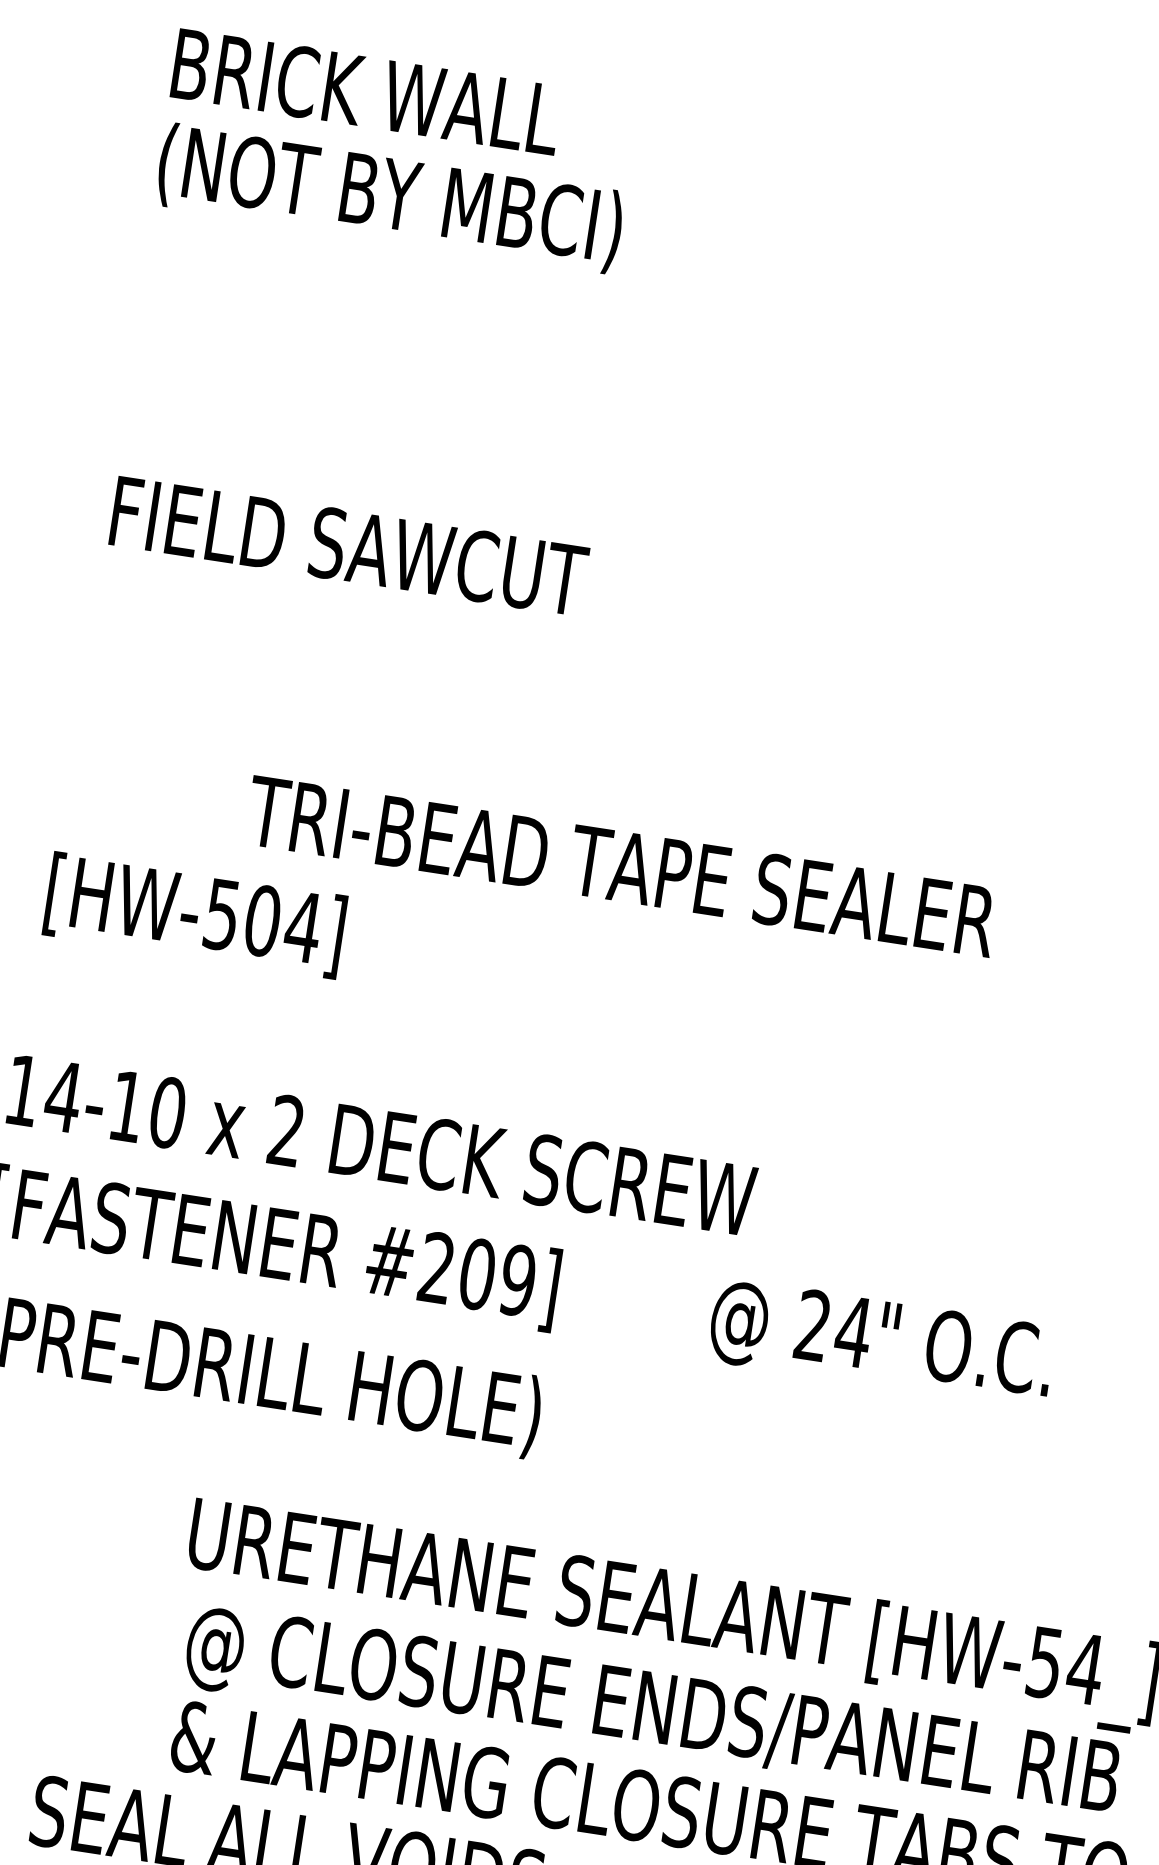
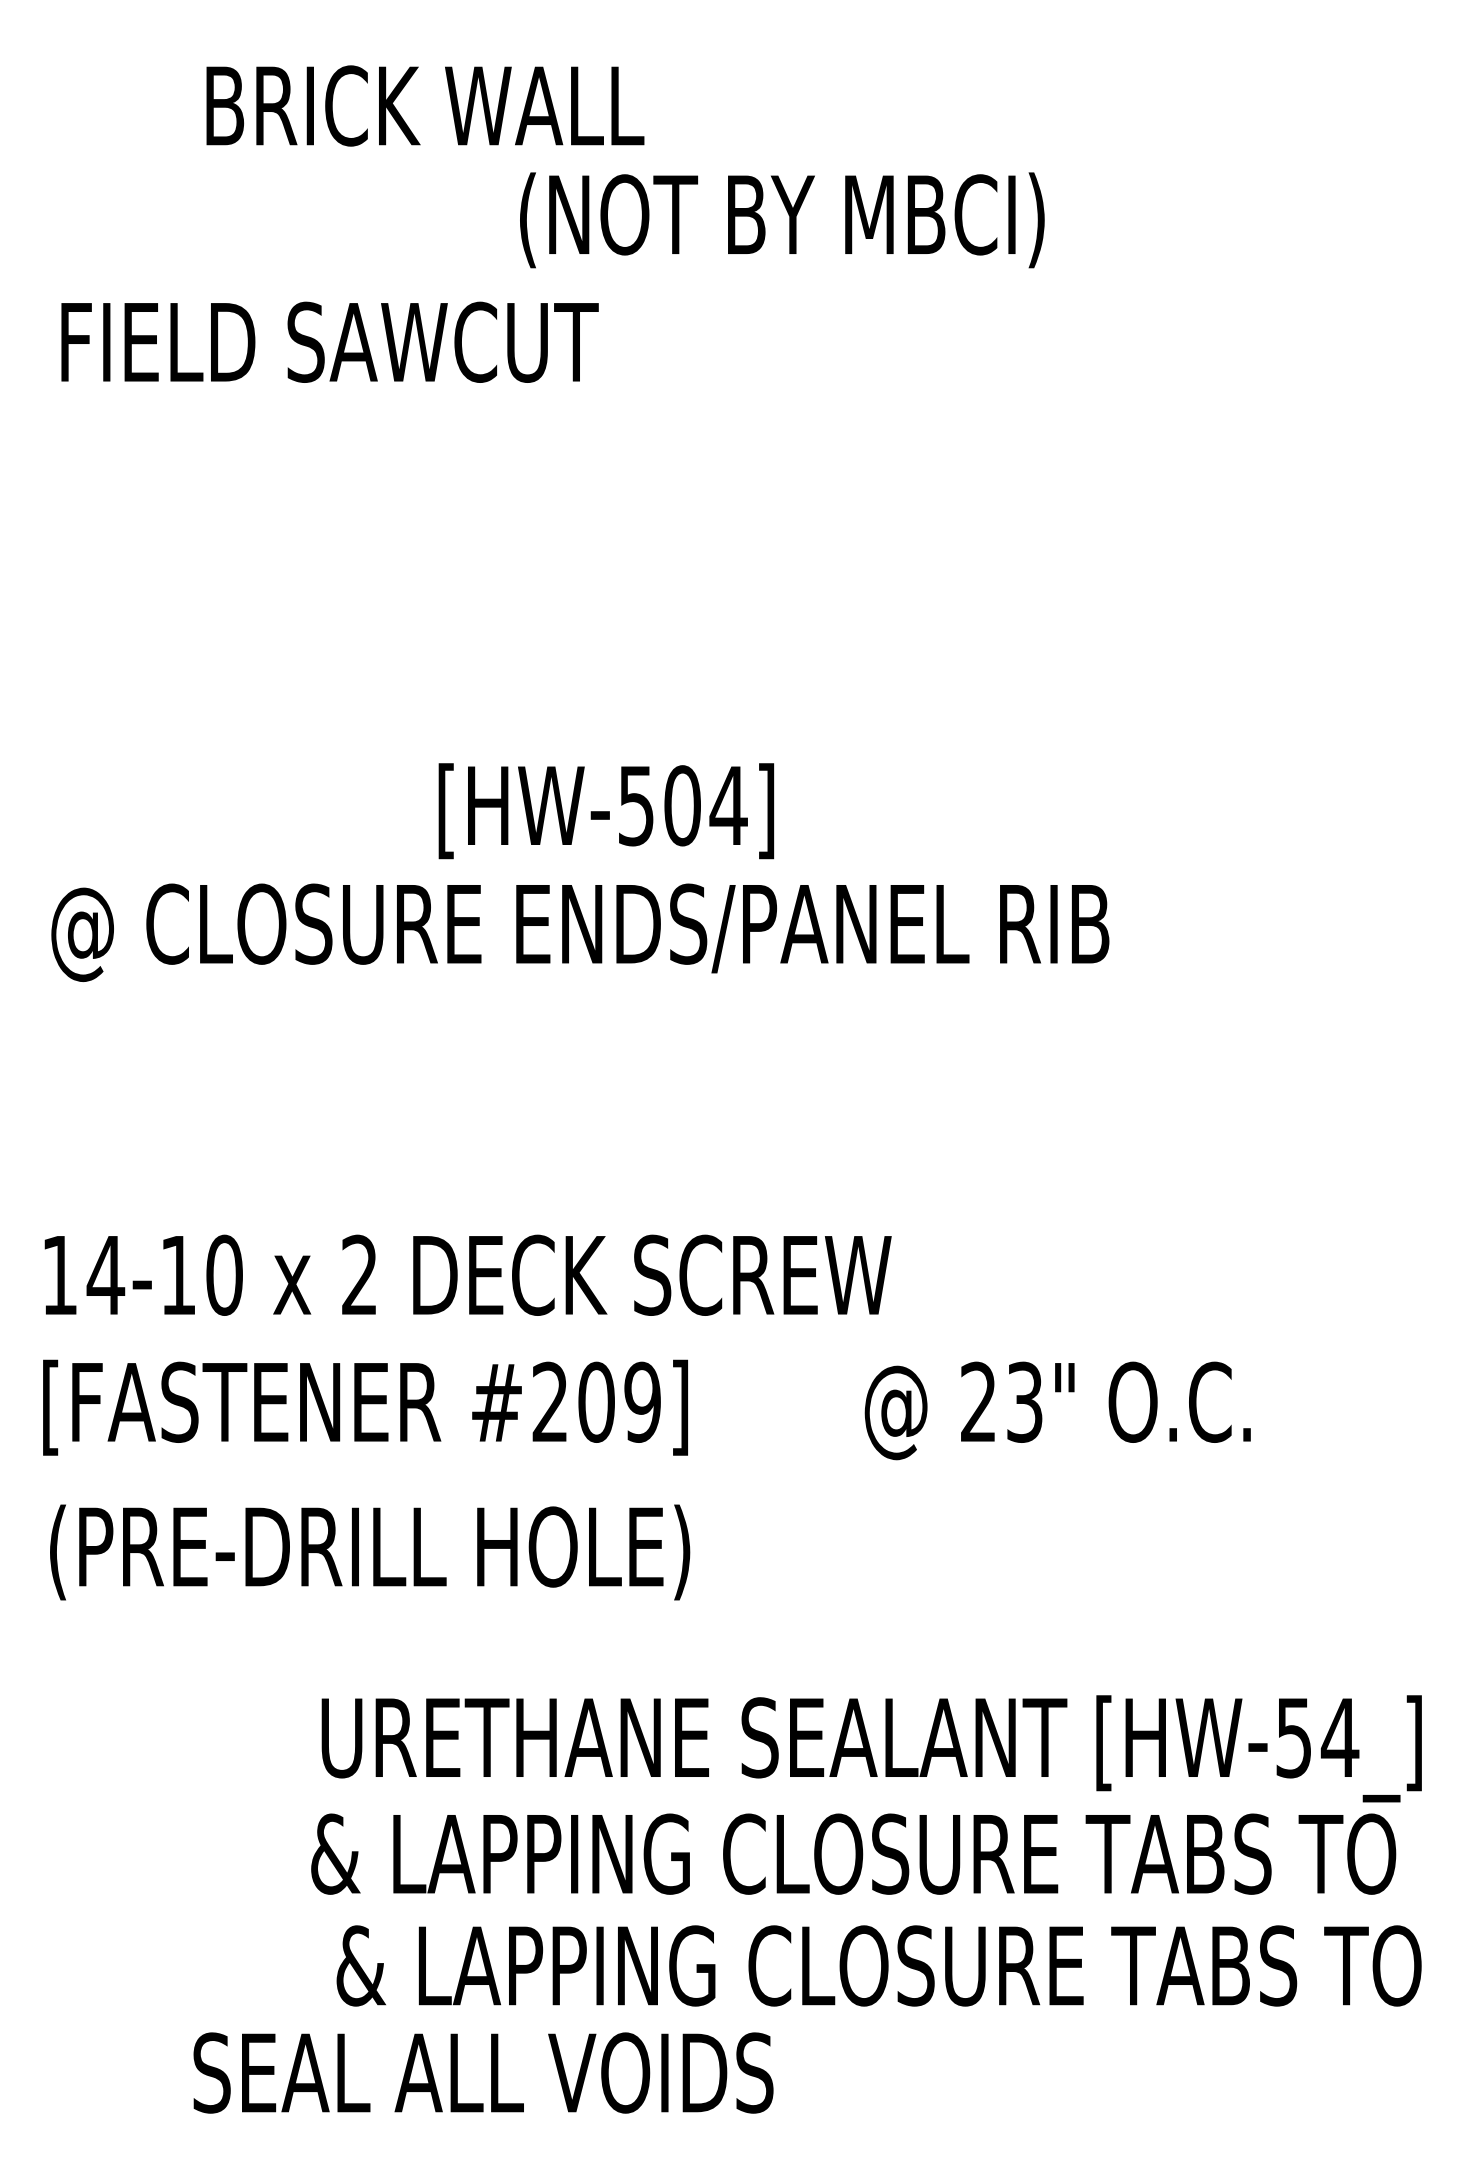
text: (367, 91) -> (425, 105), moved
text: (390, 198) -> (782, 220), moved
text: (348, 545) -> (329, 341), moved
text: (527, 859) -> (581, 932), TRI-BEAD TAPE SEALER -> @ CLOSURE ENDS/PANEL RIB
text: (195, 915) -> (606, 811), moved
text: (853, 1331) -> (1024, 1401), 24" -> 23"
text: (641, 1713) -> (853, 1862), @ CLOSURE ENDS/PANEL RIB -> & LAPPING CLOSURE TABS TO

